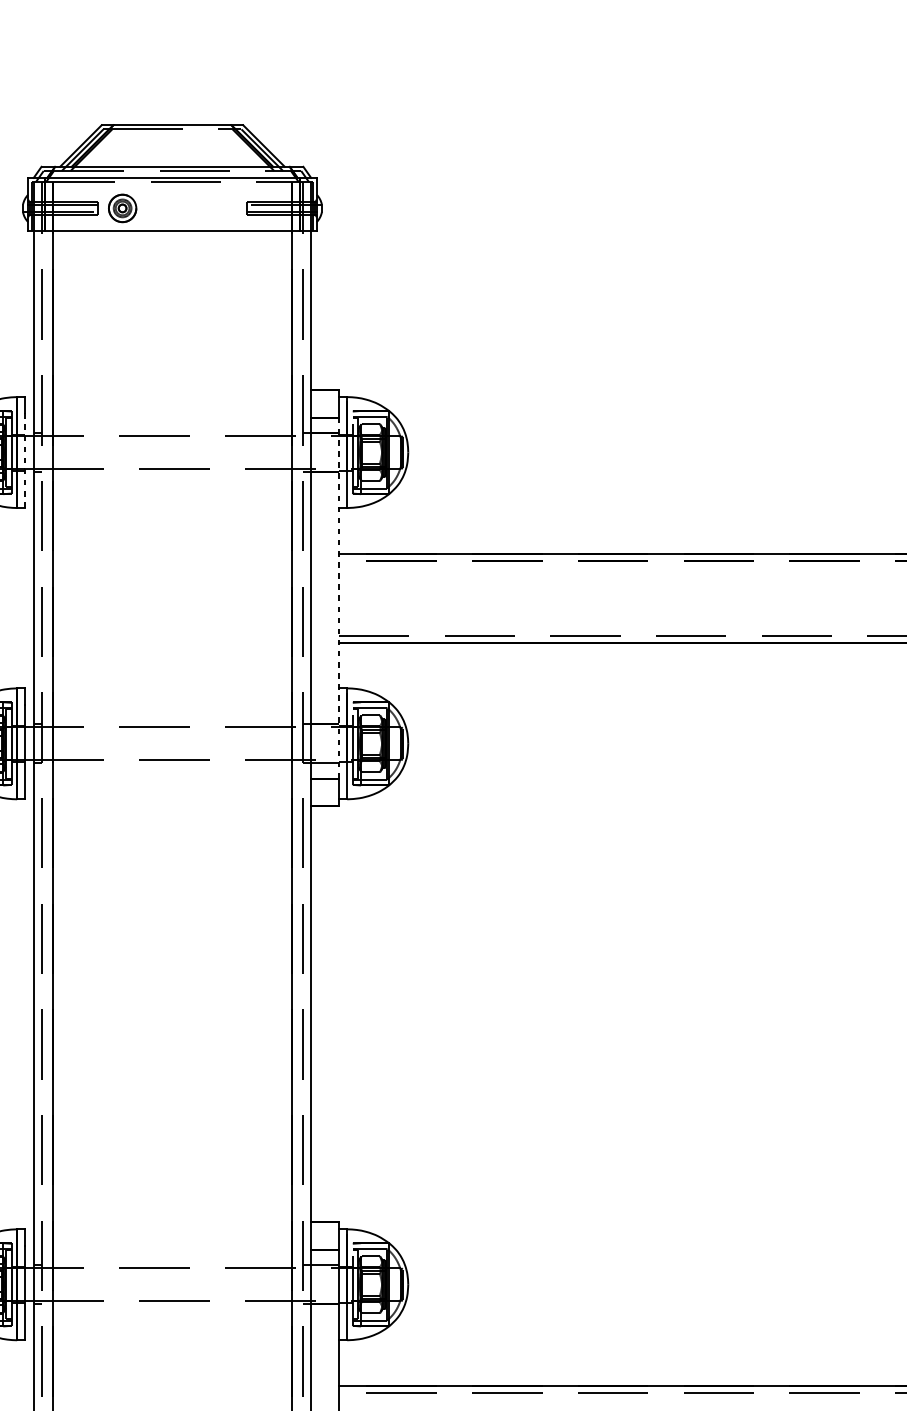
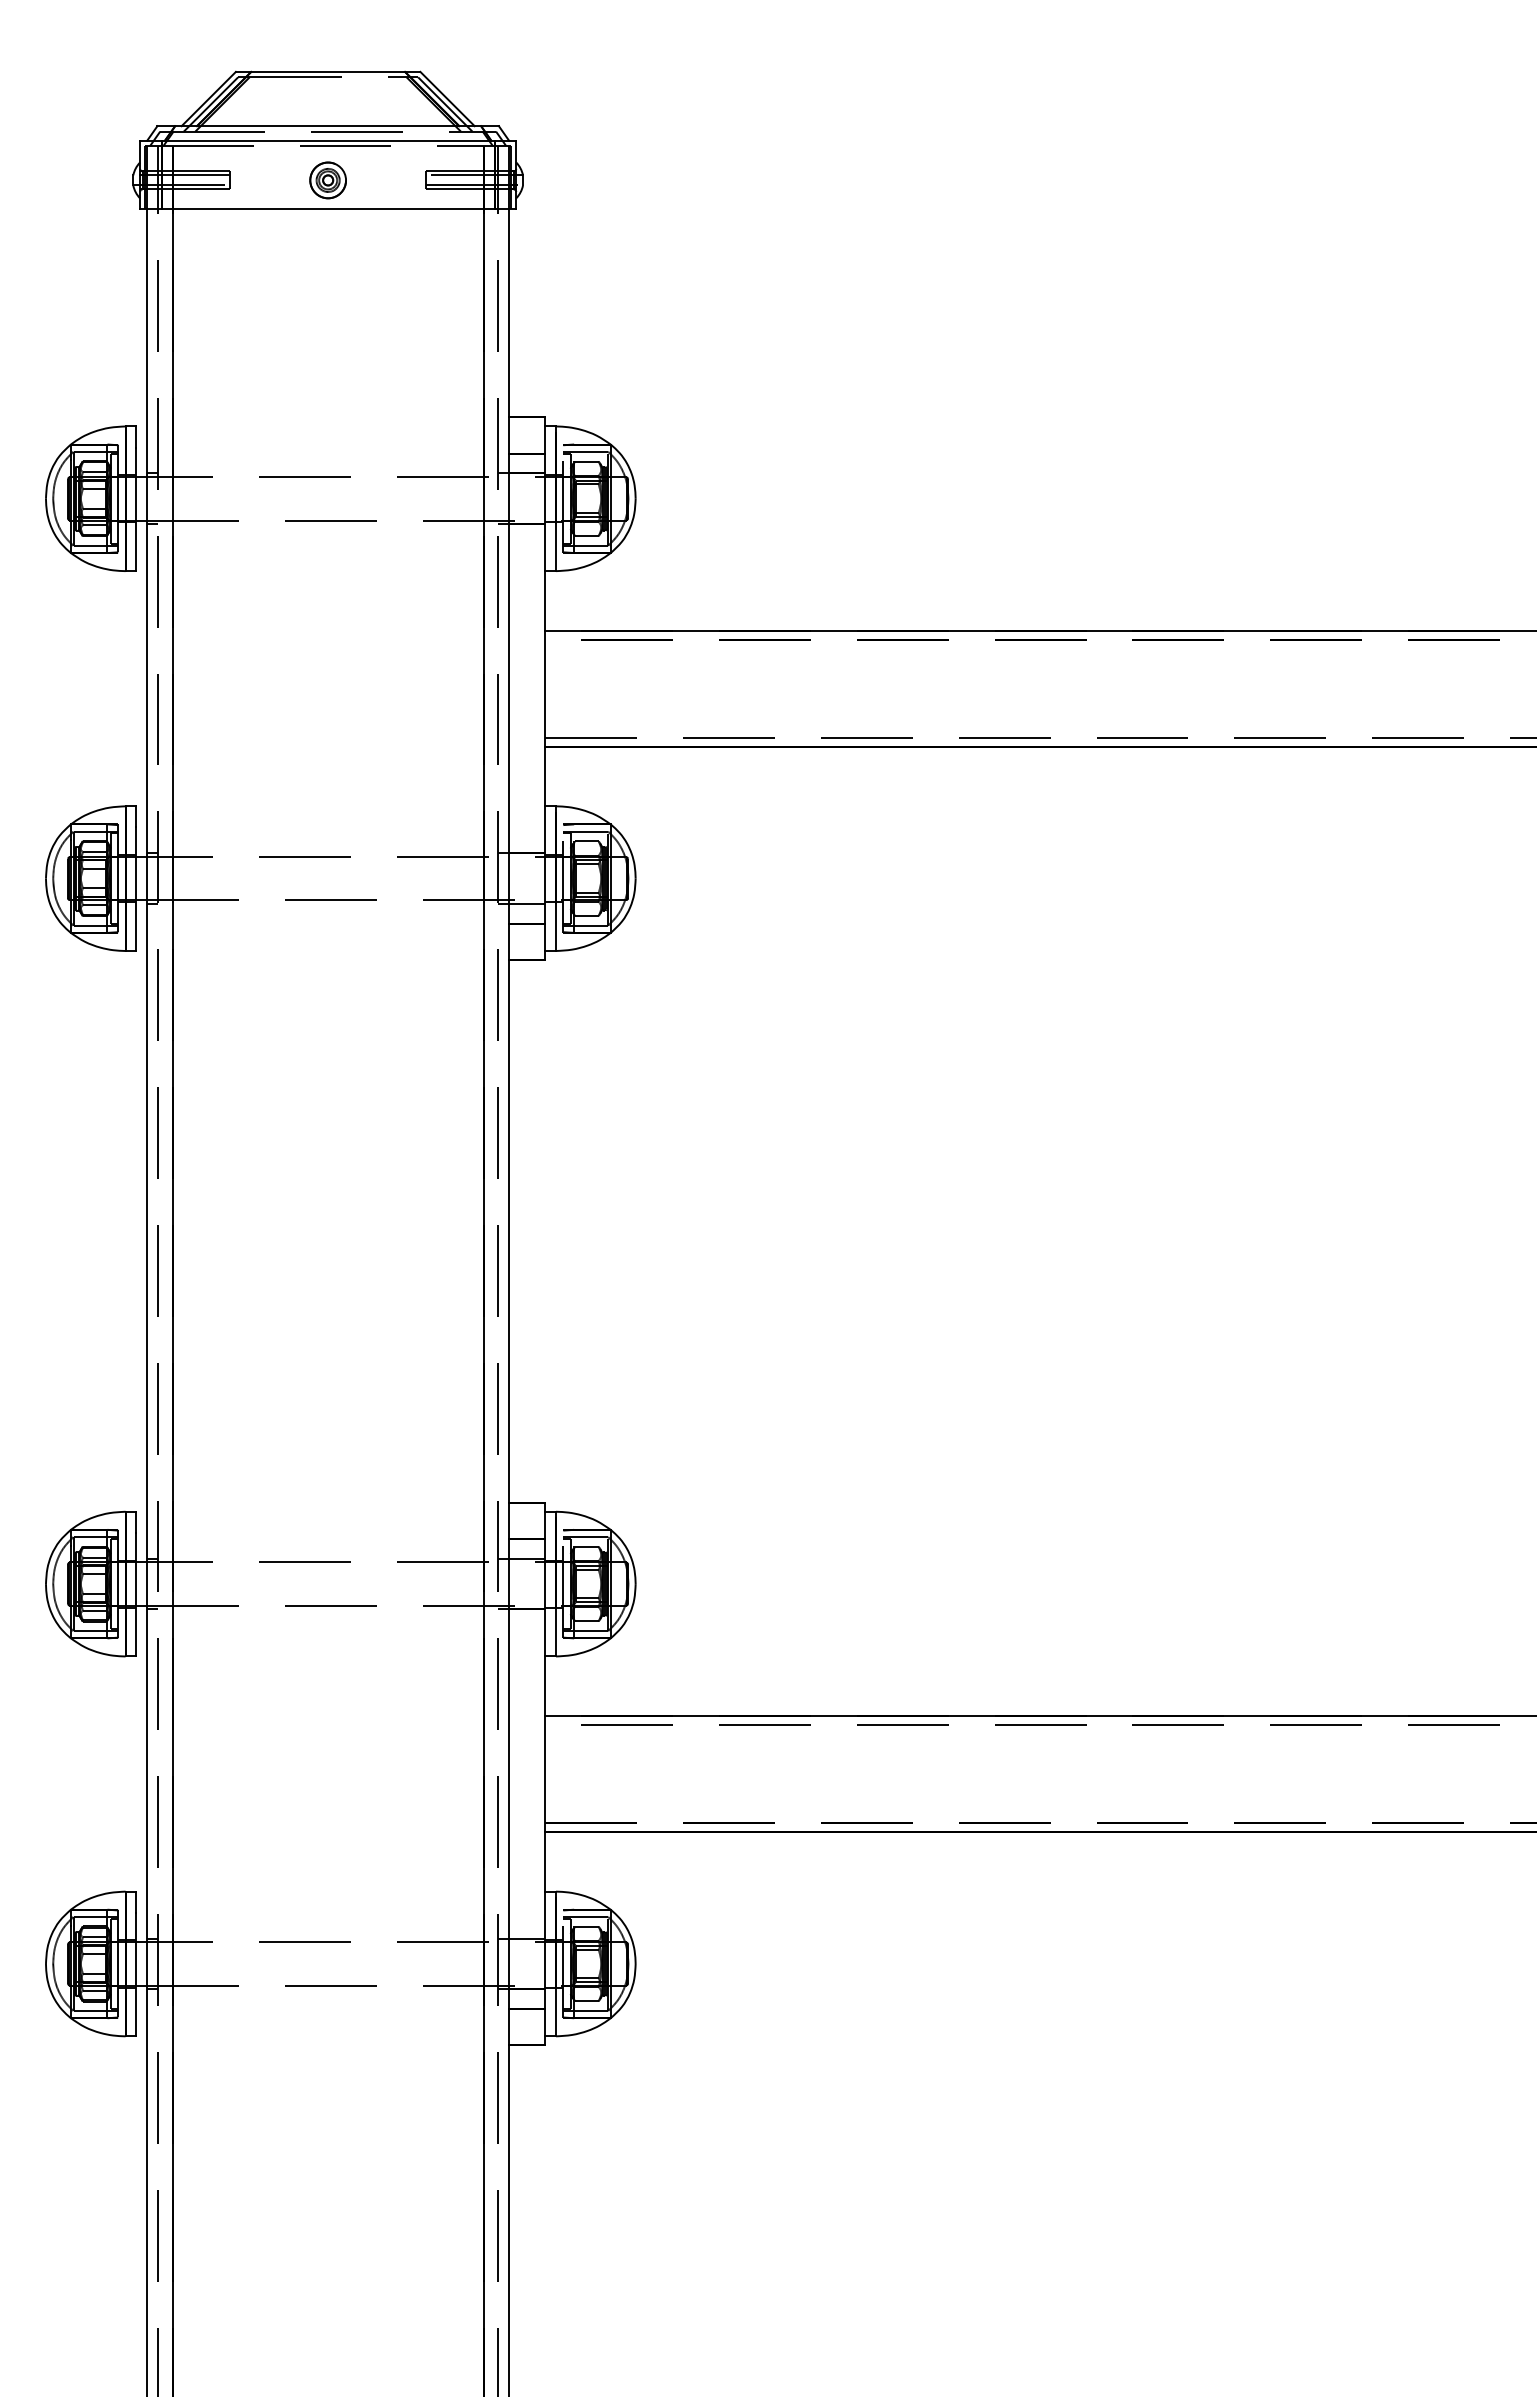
part: (122, 208) -> (327, 180), moved
line: (25, 460) -> (136, 509), dashed -> solid
line: (339, 598) -> (545, 689), dashed -> solid

